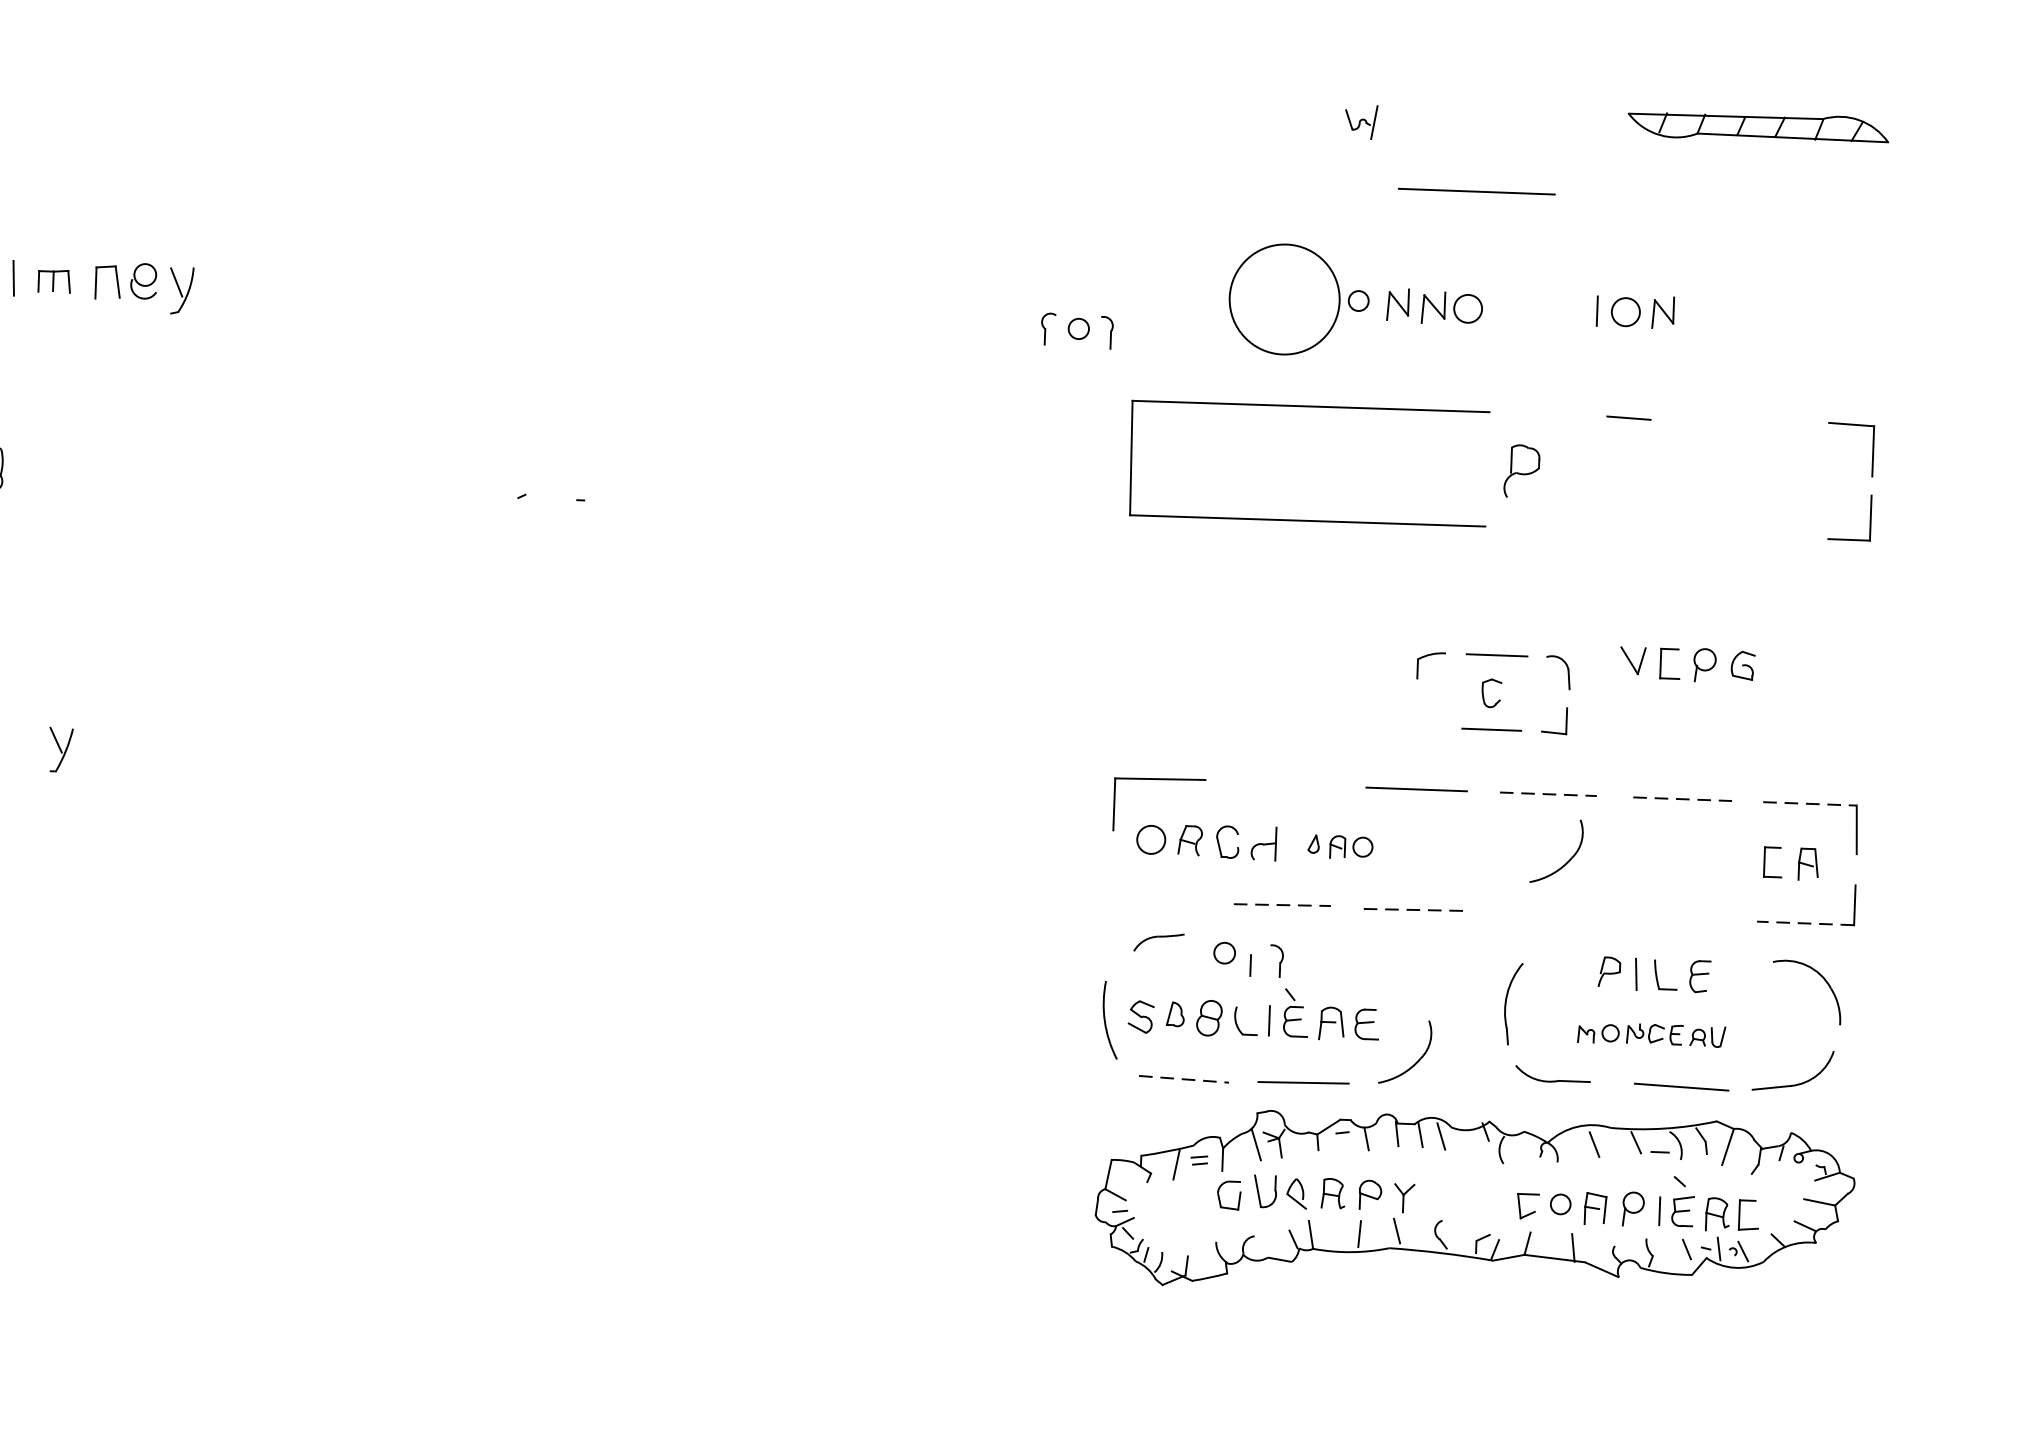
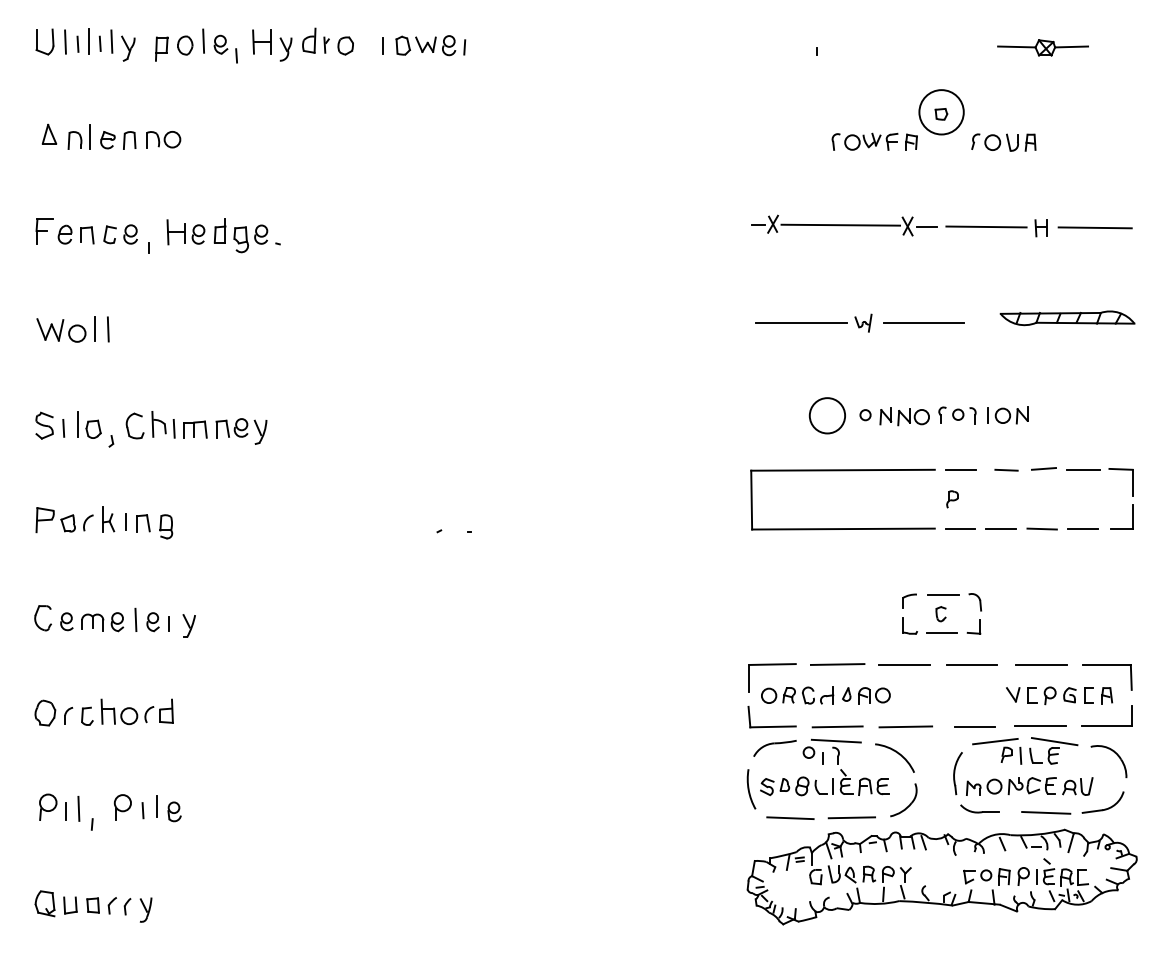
line: (1240, 116) -> (801, 322), added
line: (1475, 191) -> (923, 322), moved
part: (55, 281) -> (195, 429), size x1.43
circle: (1284, 298) -> (827, 415), size x0.62
part: (1077, 330) -> (957, 415), moved
line: (1539, 413) -> (960, 469), added
line: (1700, 417) -> (1043, 468), added
line: (1776, 422) -> (1082, 469), added
part: (1521, 471) -> (952, 499), size x0.62
line: (1535, 528) -> (960, 528), added
line: (1613, 530) -> (1000, 528), added
line: (1692, 533) -> (1041, 528), added
line: (1772, 536) -> (1082, 528), added
part: (1687, 664) -> (1041, 695), moved
part: (1429, 713) -> (909, 625), added
part: (59, 748) -> (188, 625), moved
line: (1286, 783) -> (837, 664), added
line: (1548, 793) -> (972, 664), dashed -> solid
line: (1683, 798) -> (1041, 664), dashed -> solid
line: (1811, 803) -> (1107, 664), dashed -> solid
part: (1340, 846) -> (866, 695), size x1.43
part: (1565, 862) -> (982, 699), removed
part: (1153, 899) -> (771, 726), added
line: (1282, 904) -> (837, 726), dashed -> solid
line: (1416, 909) -> (906, 726), dashed -> solid
line: (1550, 916) -> (975, 727), added
line: (1676, 918) -> (1040, 726), added
line: (1805, 923) -> (1106, 726), dashed -> solid
line: (1277, 931) -> (835, 740), added
part: (1157, 942) -> (774, 748), size x1.67
line: (1588, 944) -> (995, 741), added
line: (1702, 948) -> (1054, 741), added
arc: (1396, 961) -> (897, 753), added
part: (1651, 1034) -> (1029, 786), size x1.67
line: (1184, 1079) -> (790, 818), dashed -> solid

